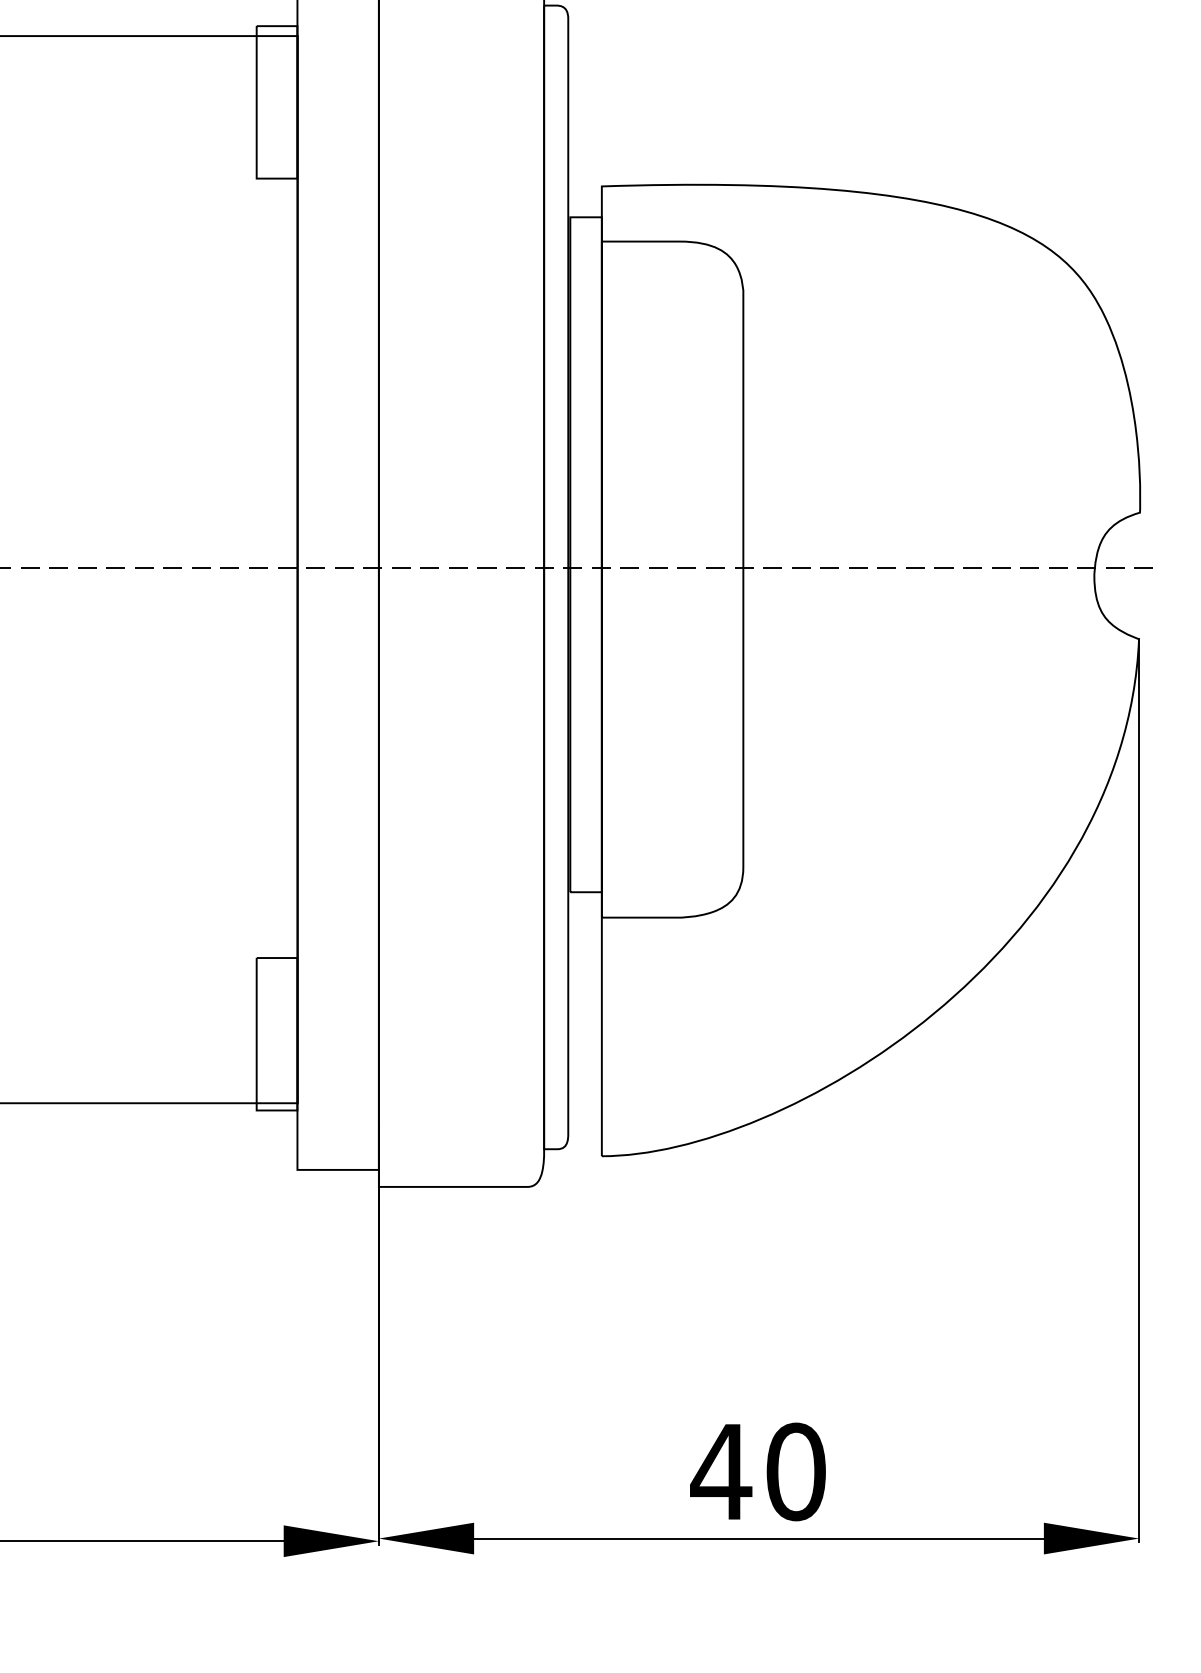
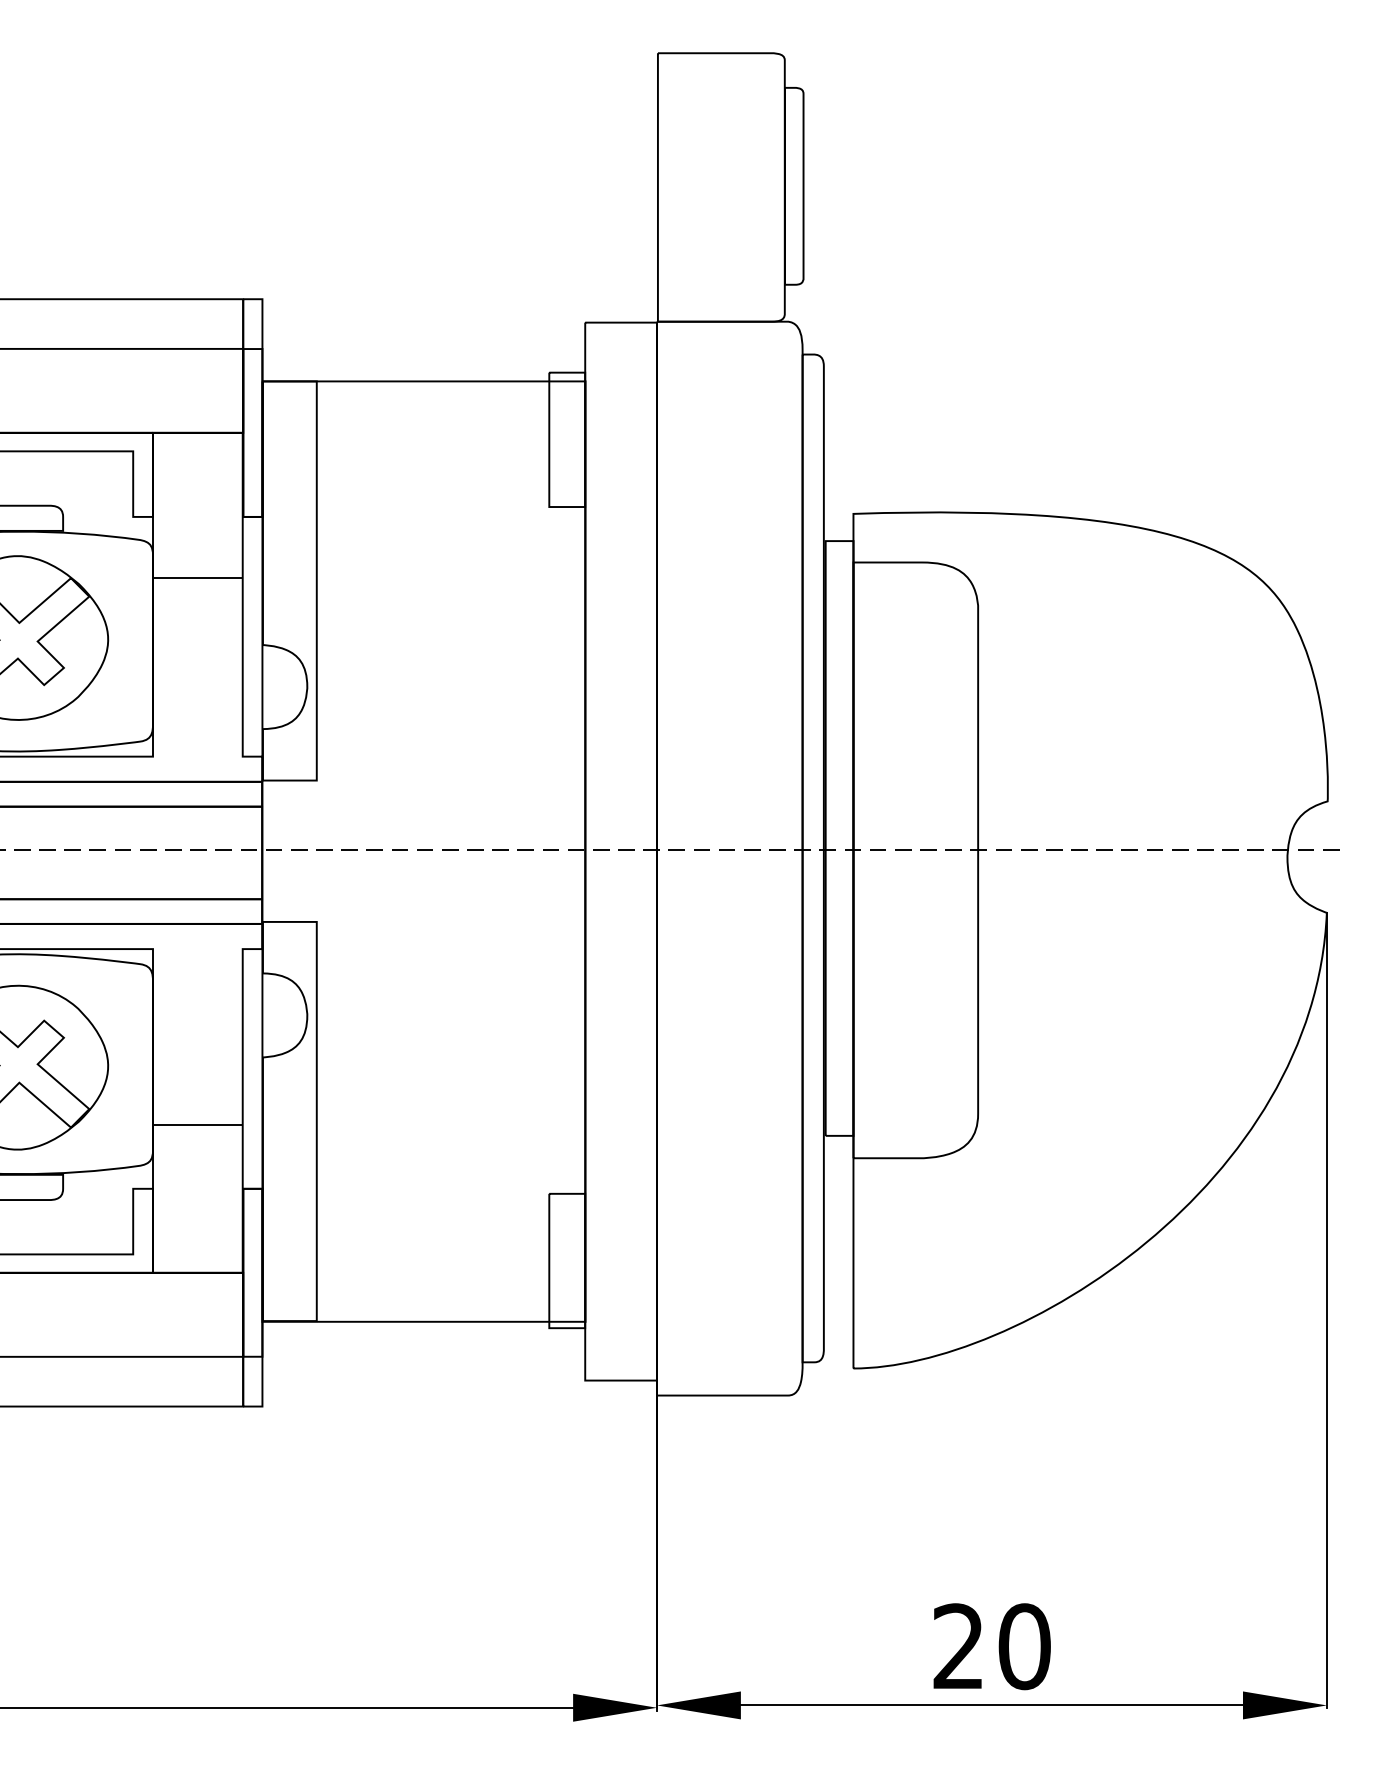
text: (721, 1470) -> (958, 1645), 40 -> 20

